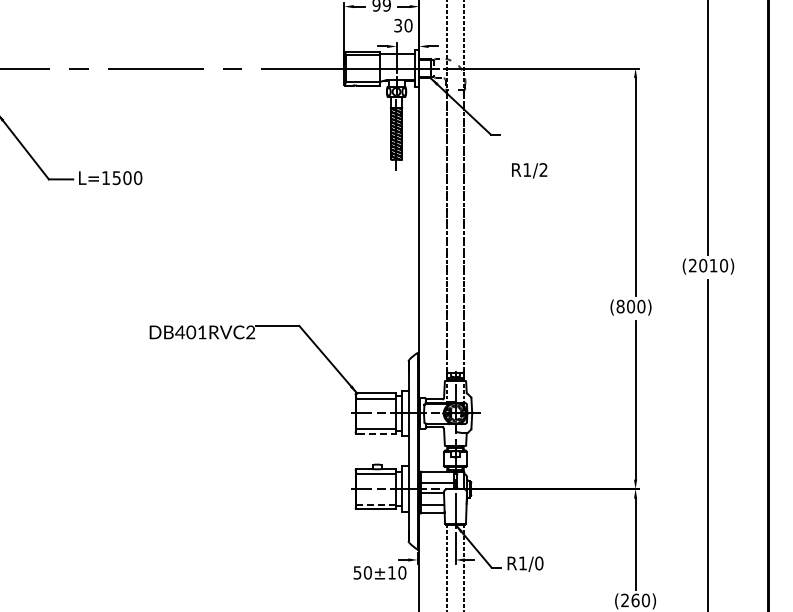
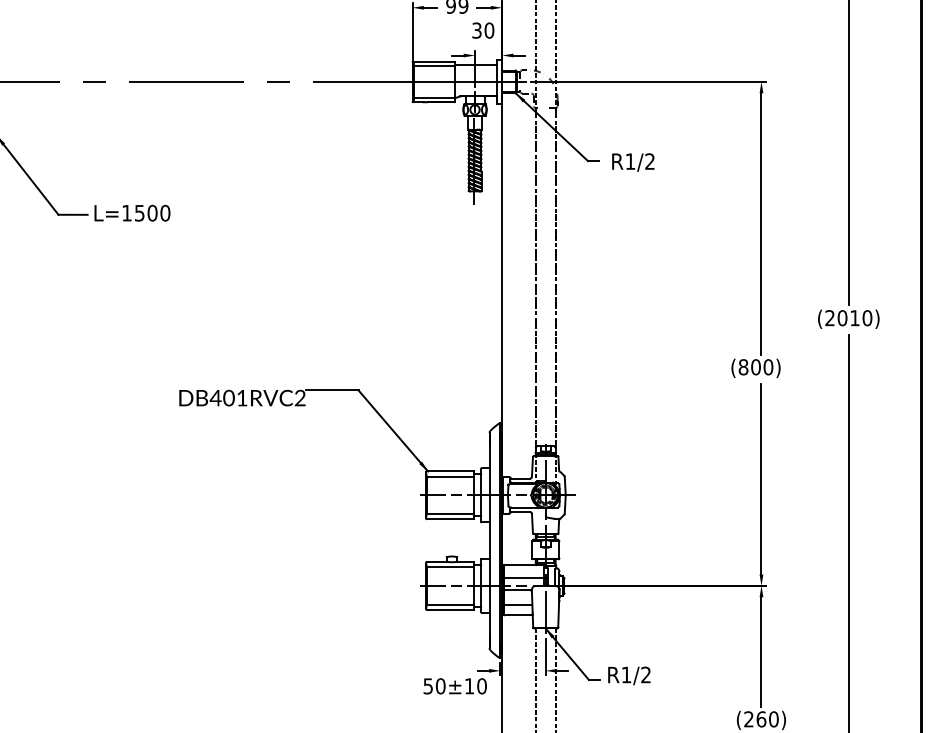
text: (529, 170) -> (633, 162), moved
line: (376, 433) -> (451, 519), dashed -> solid
line: (376, 504) -> (451, 604), dashed -> solid
text: (539, 563) -> (646, 675), R1/0 -> R1/2

